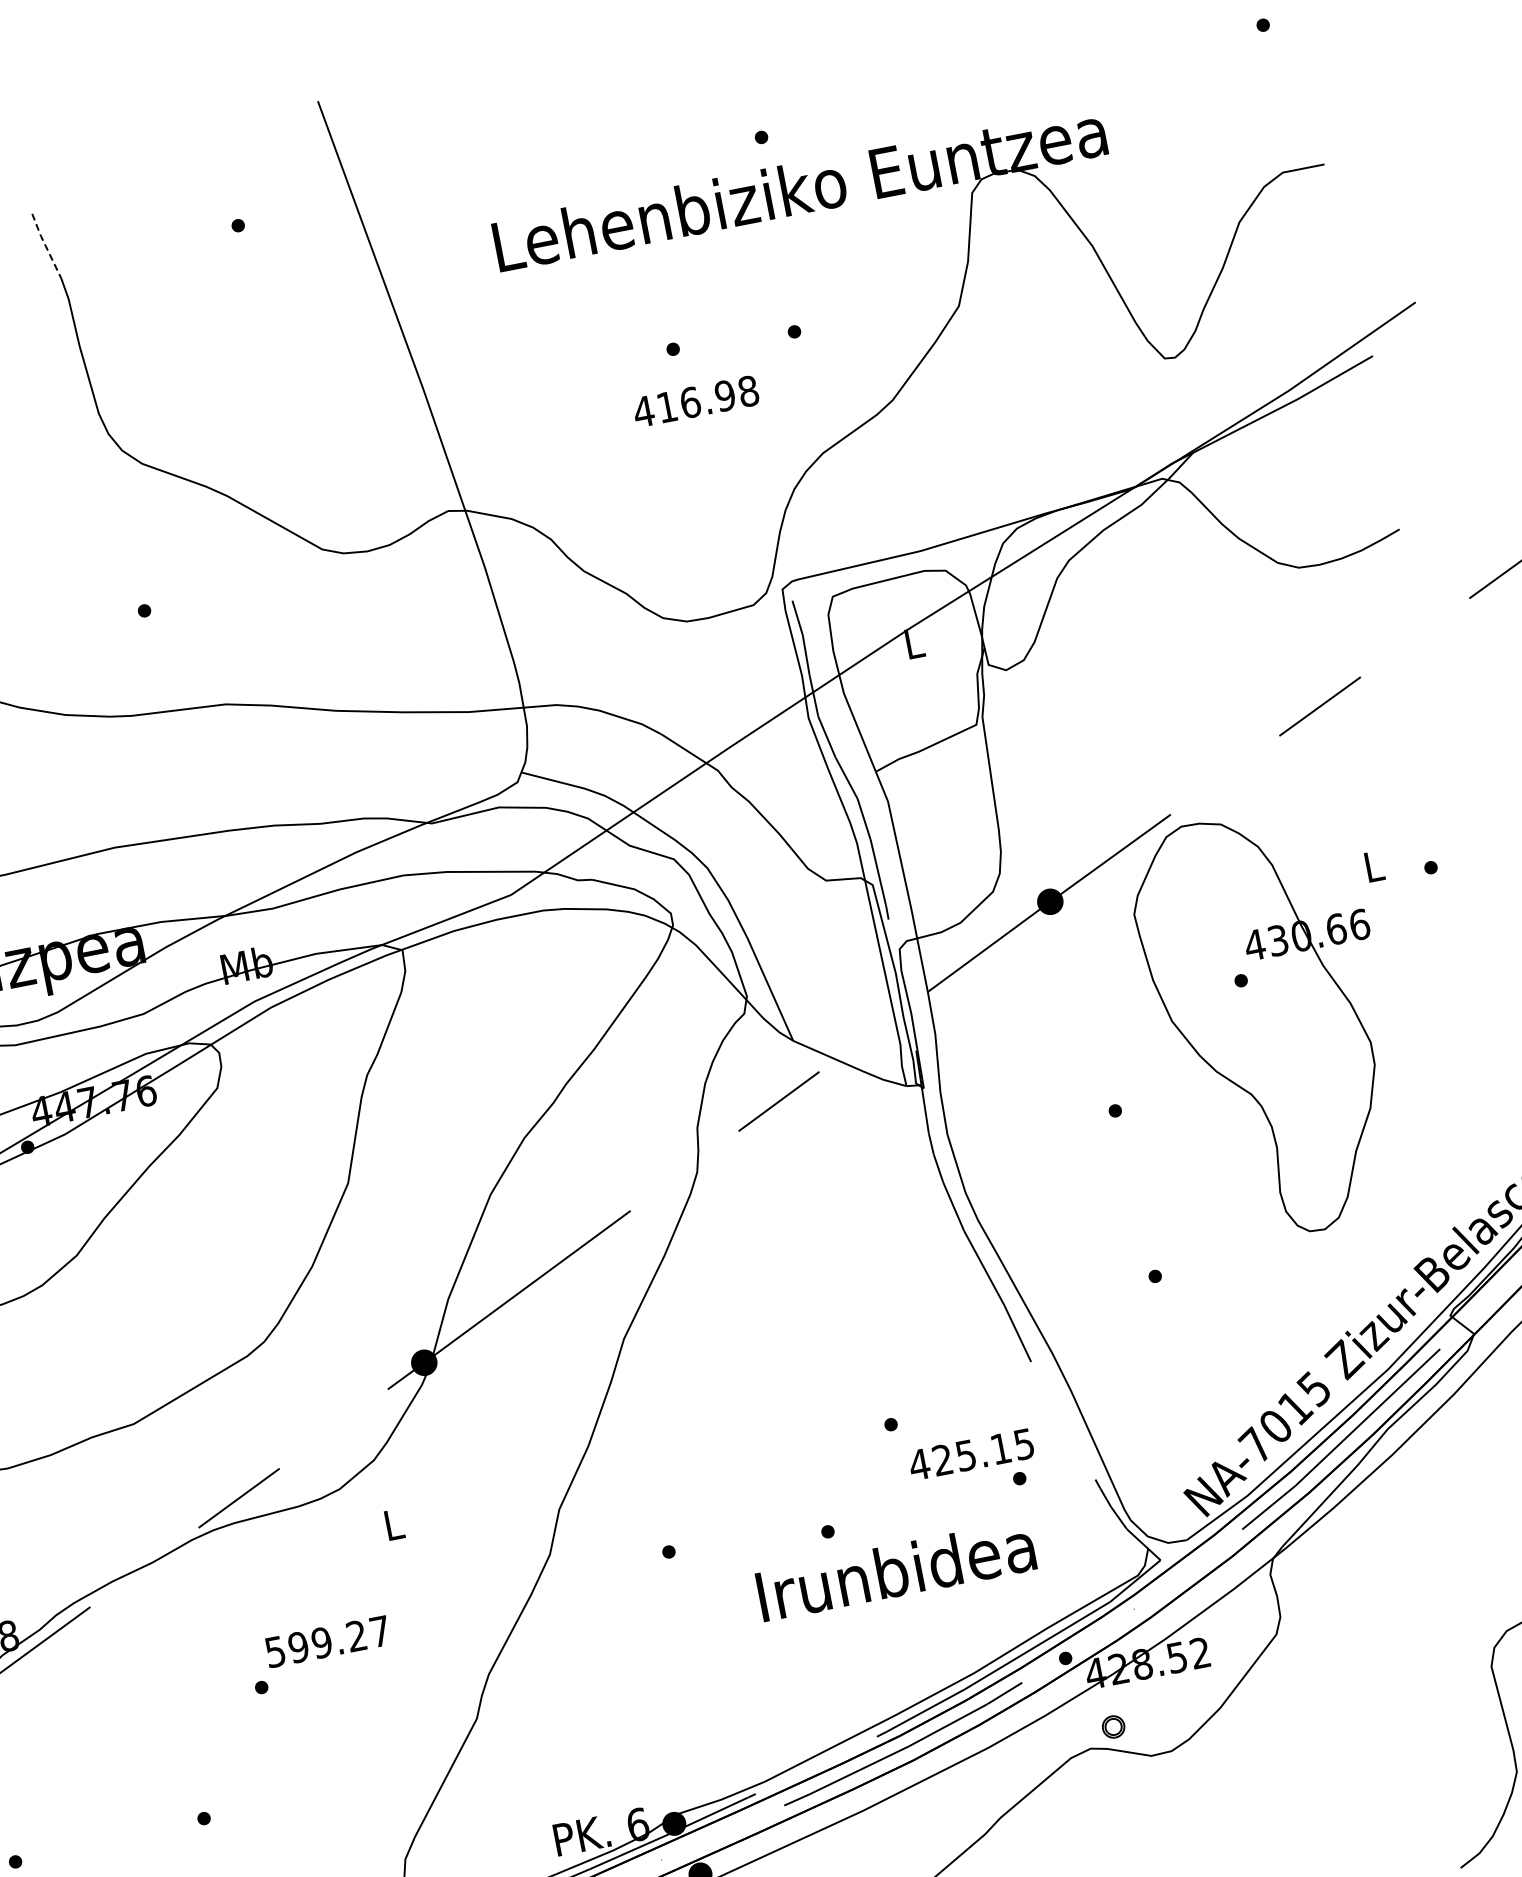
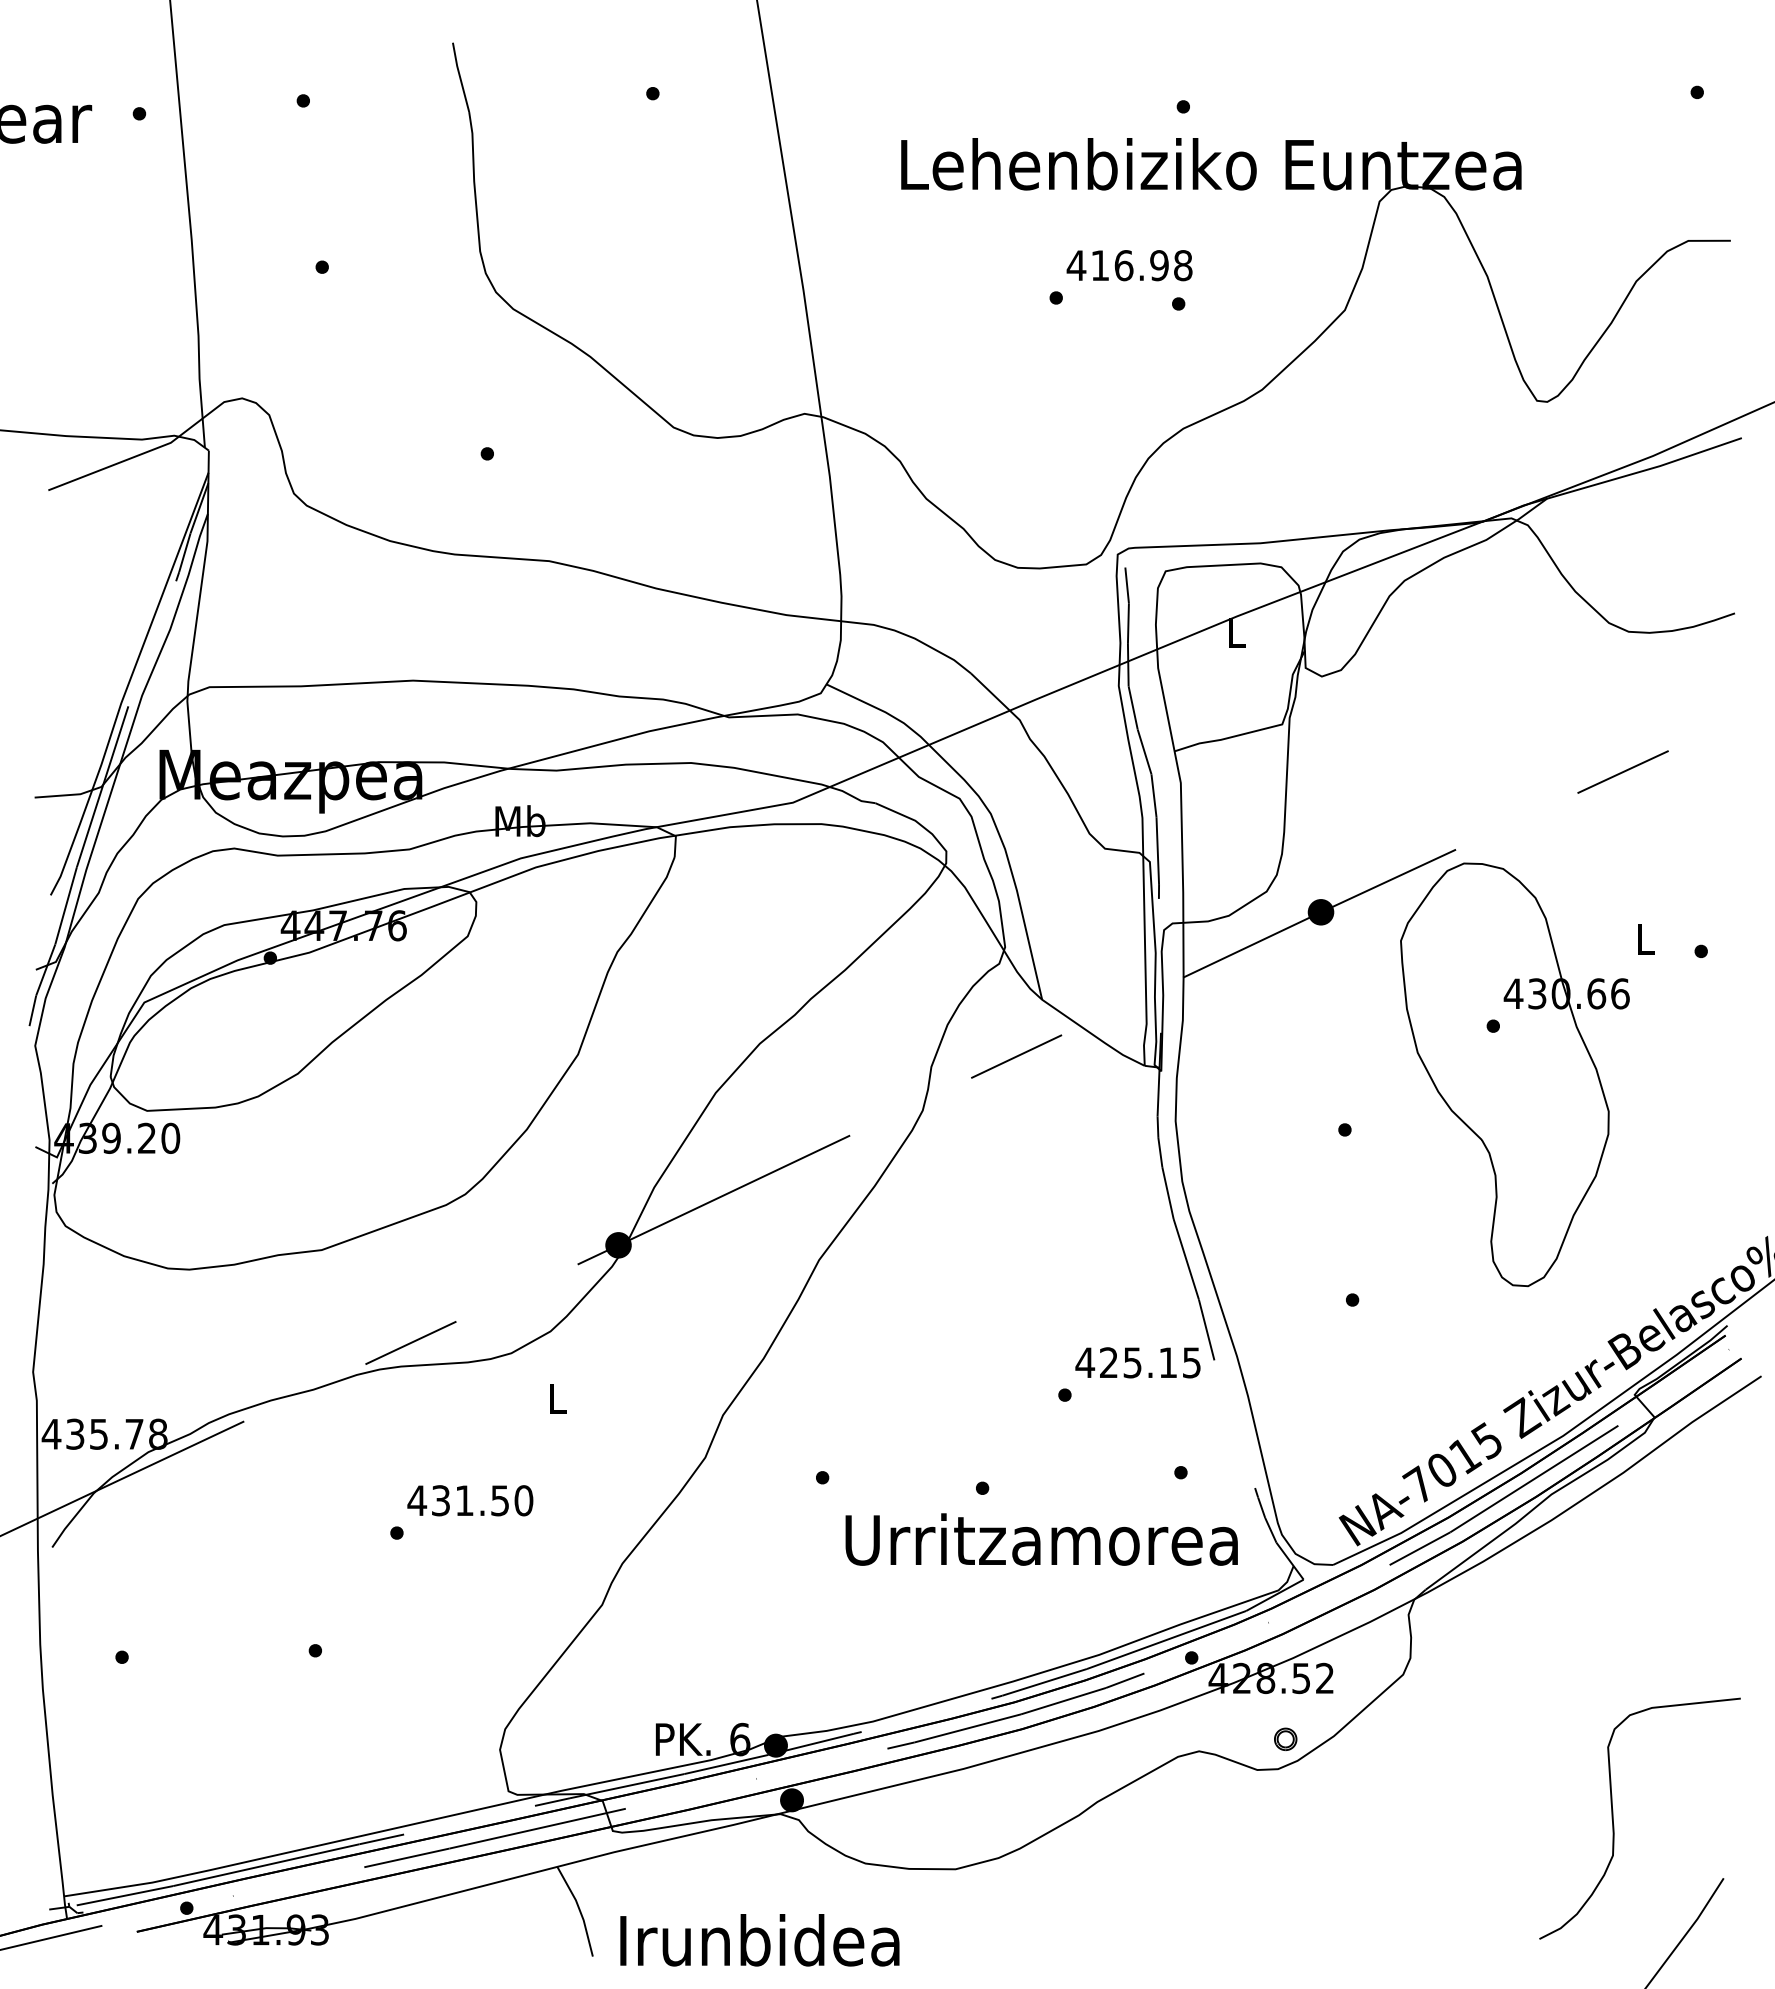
line: (46, 246) -> (460, 77), dashed -> solid
text: (695, 401) -> (1129, 265), moved
text: (970, 1454) -> (1137, 1362), moved
text: (895, 1570) -> (1041, 1539), Irunbidea -> Urritzamorea
text: (327, 1641) -> (470, 1500), 599.27 -> 431.50
part: (1113, 1726) -> (1285, 1738), moved

